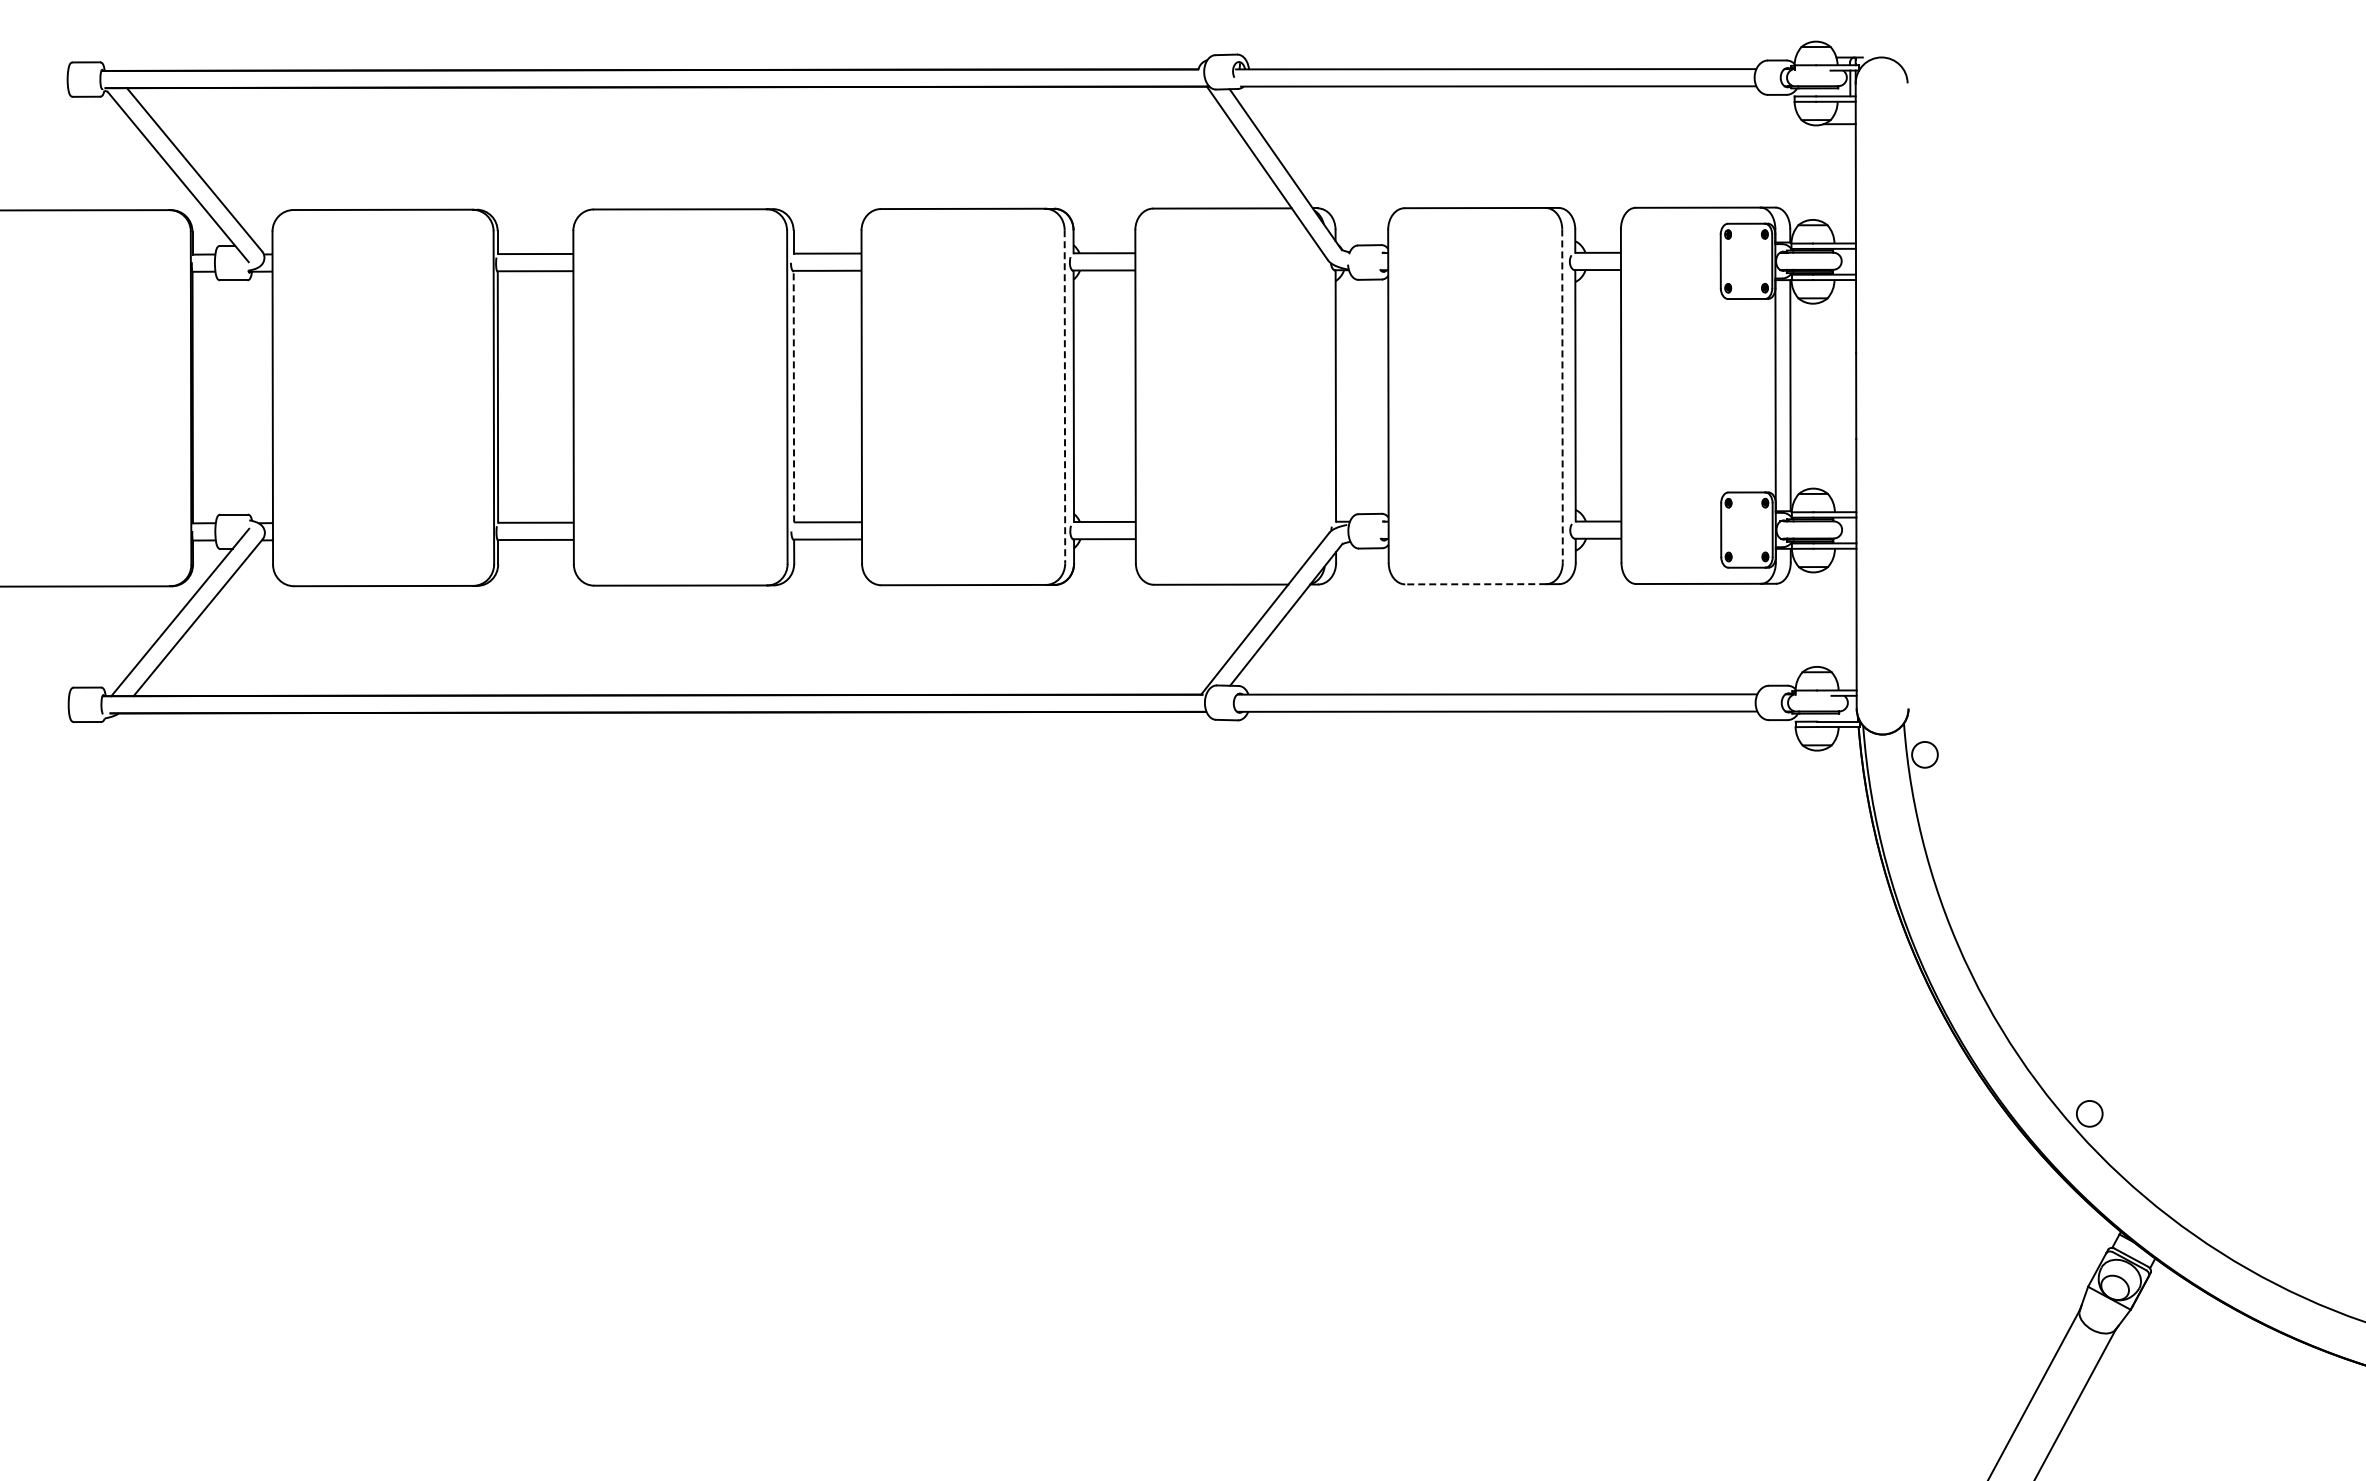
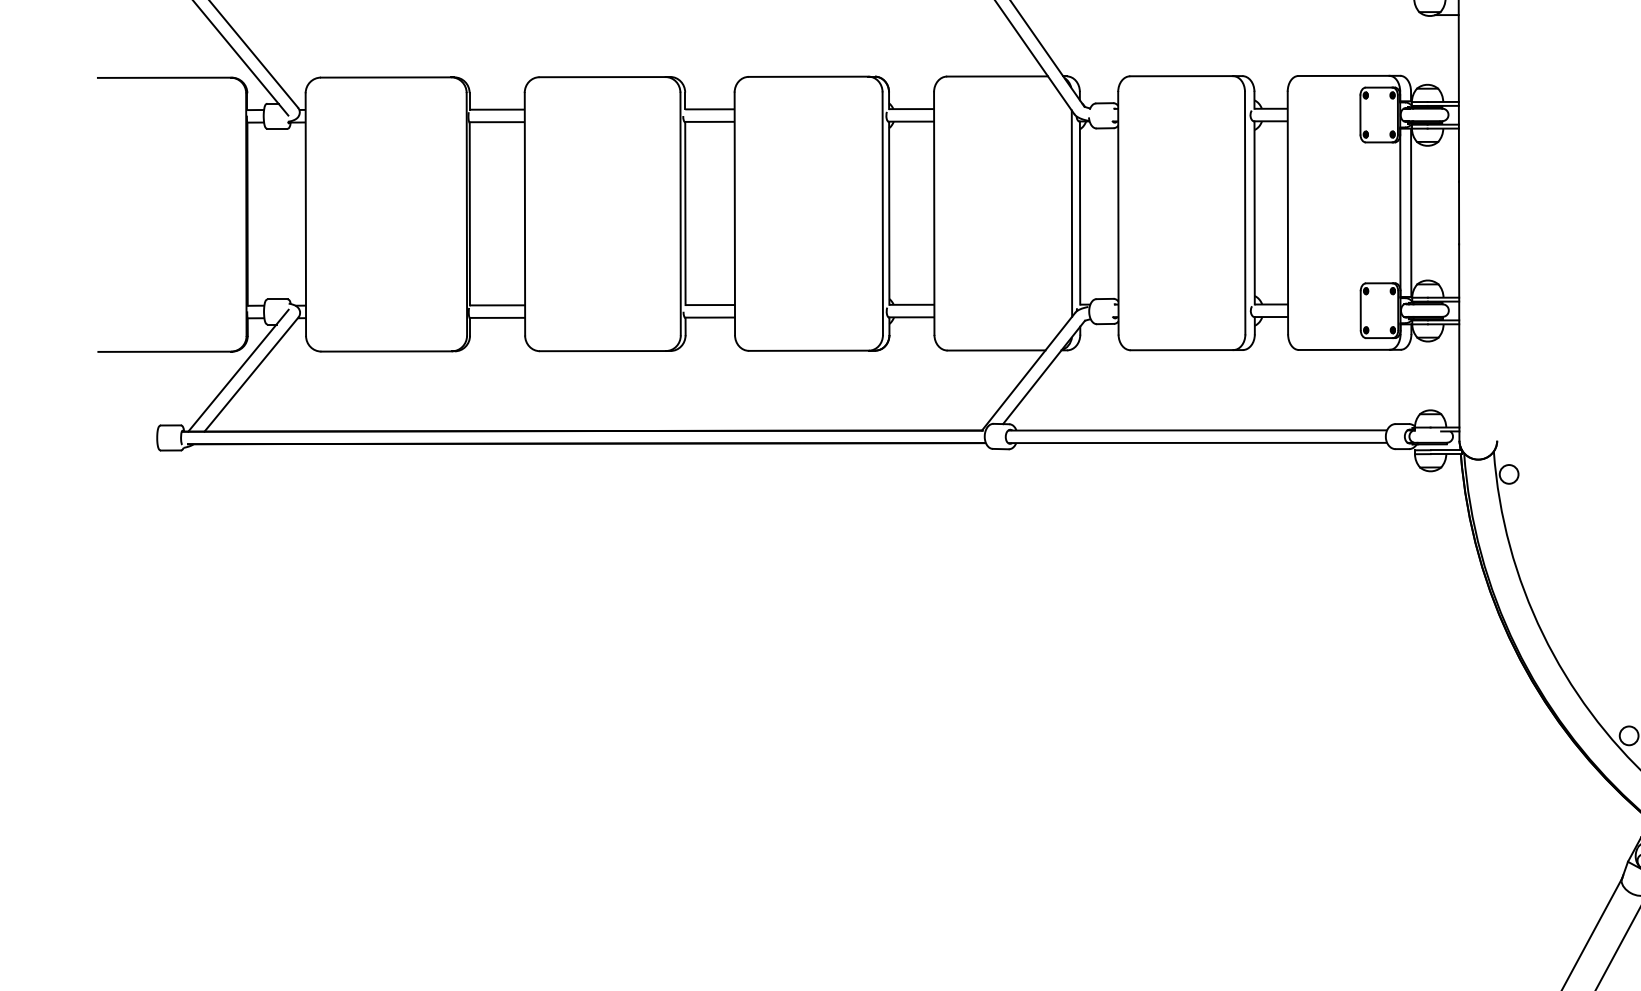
line: (793, 396) -> (685, 213), dashed -> solid
line: (1064, 396) -> (882, 213), dashed -> solid
line: (1324, 396) -> (1071, 213), added
line: (1562, 396) -> (1245, 213), dashed -> solid
line: (1475, 584) -> (1181, 350), dashed -> solid

